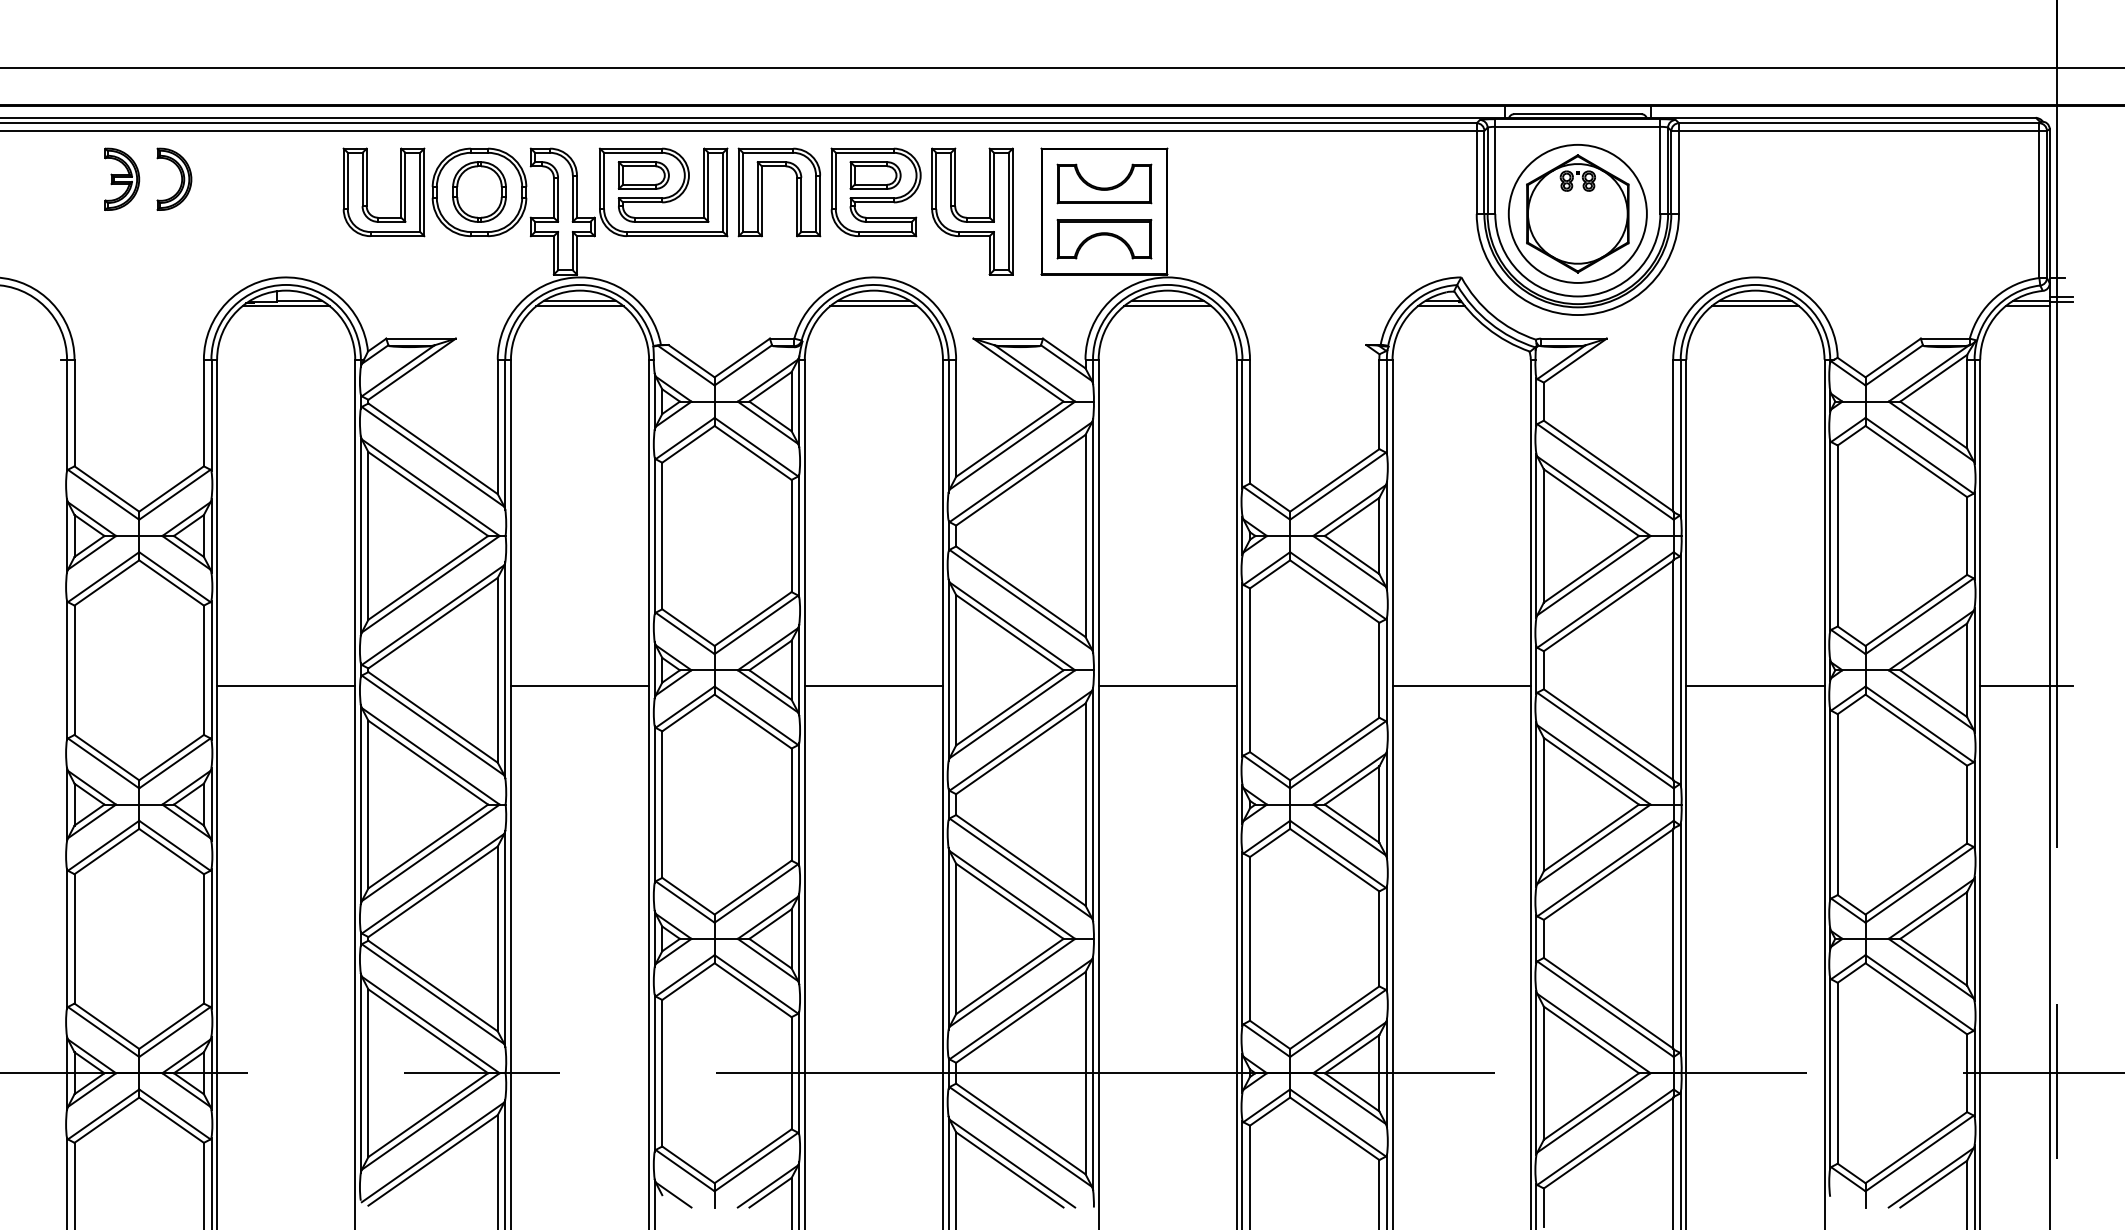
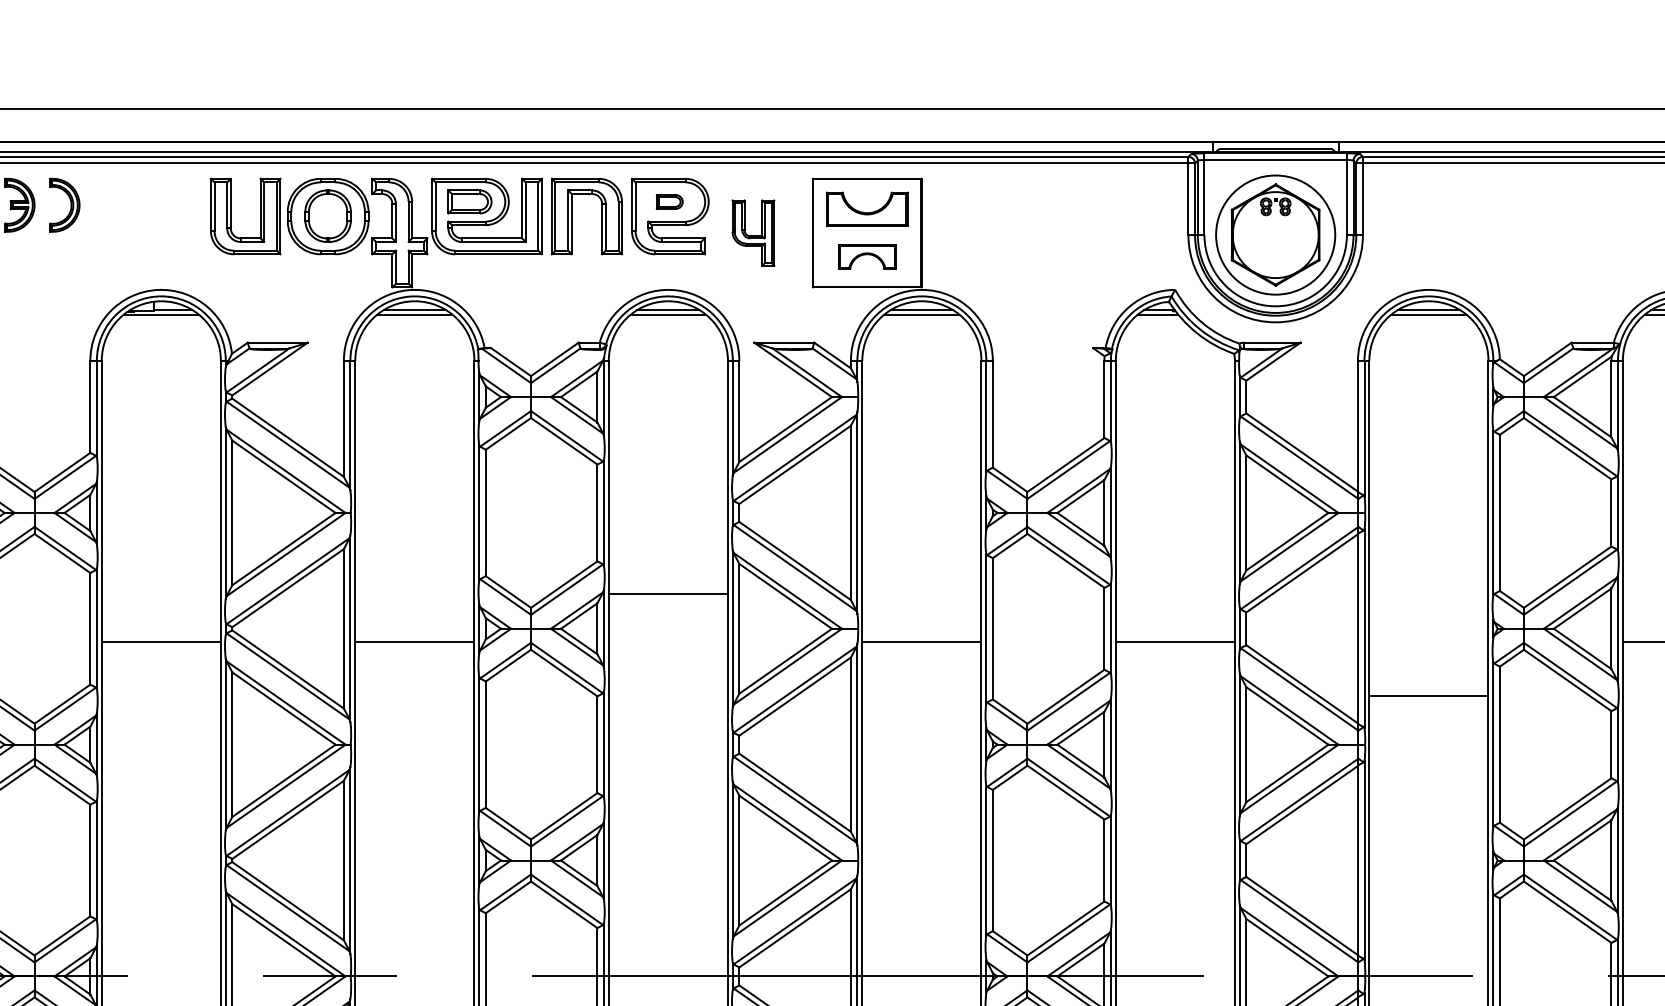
part: (875, 175) -> (669, 201), size x0.6
part: (972, 211) -> (753, 233), size x0.6
part: (1104, 239) -> (867, 257), size x0.7
line: (873, 685) -> (668, 593), moved
line: (1755, 685) -> (1428, 695), moved

